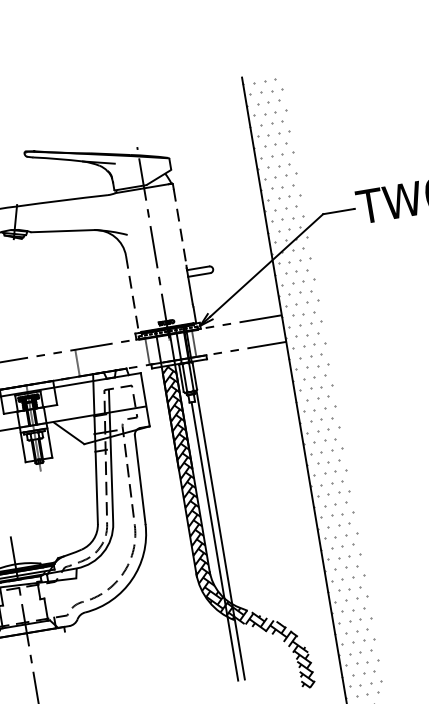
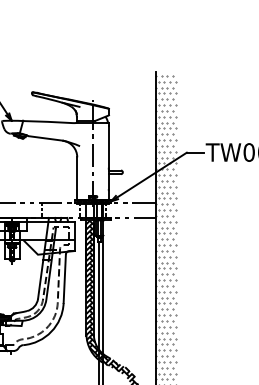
line: (179, 226) -> (108, 146), dashed -> solid
line: (133, 295) -> (77, 179), dashed -> solid

